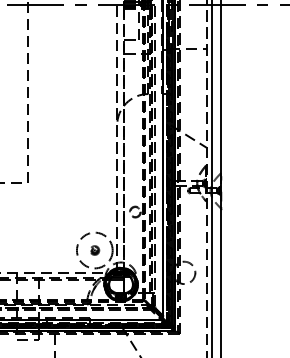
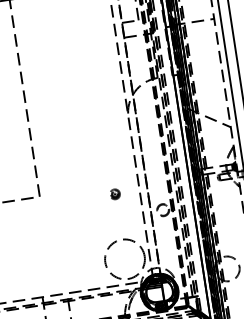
part: (95, 250) -> (115, 194), moved

